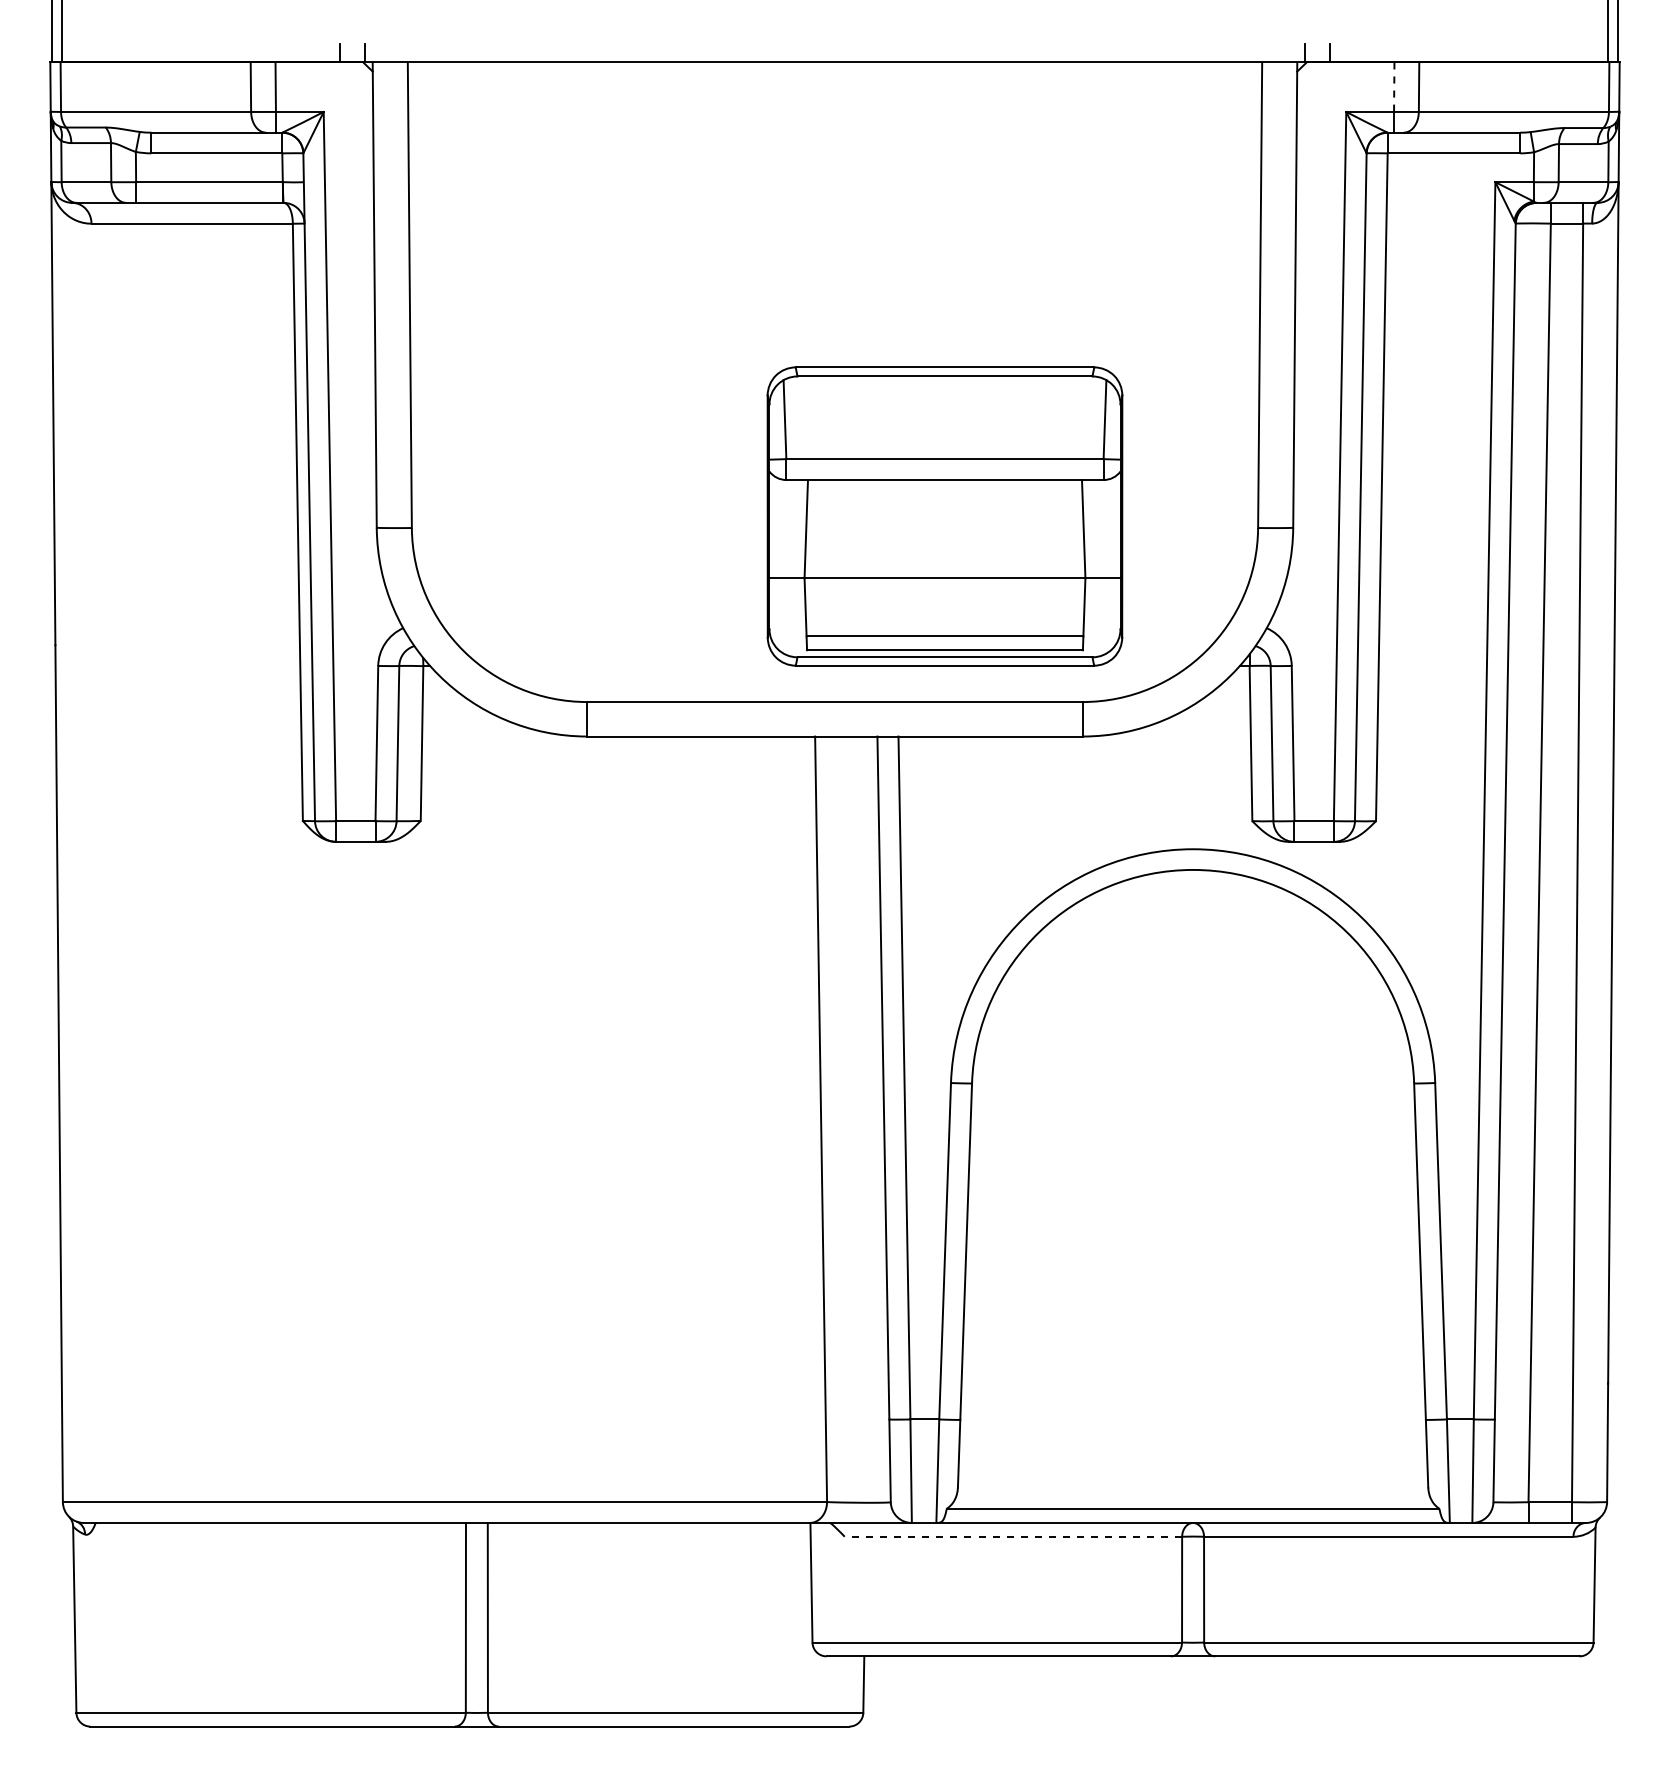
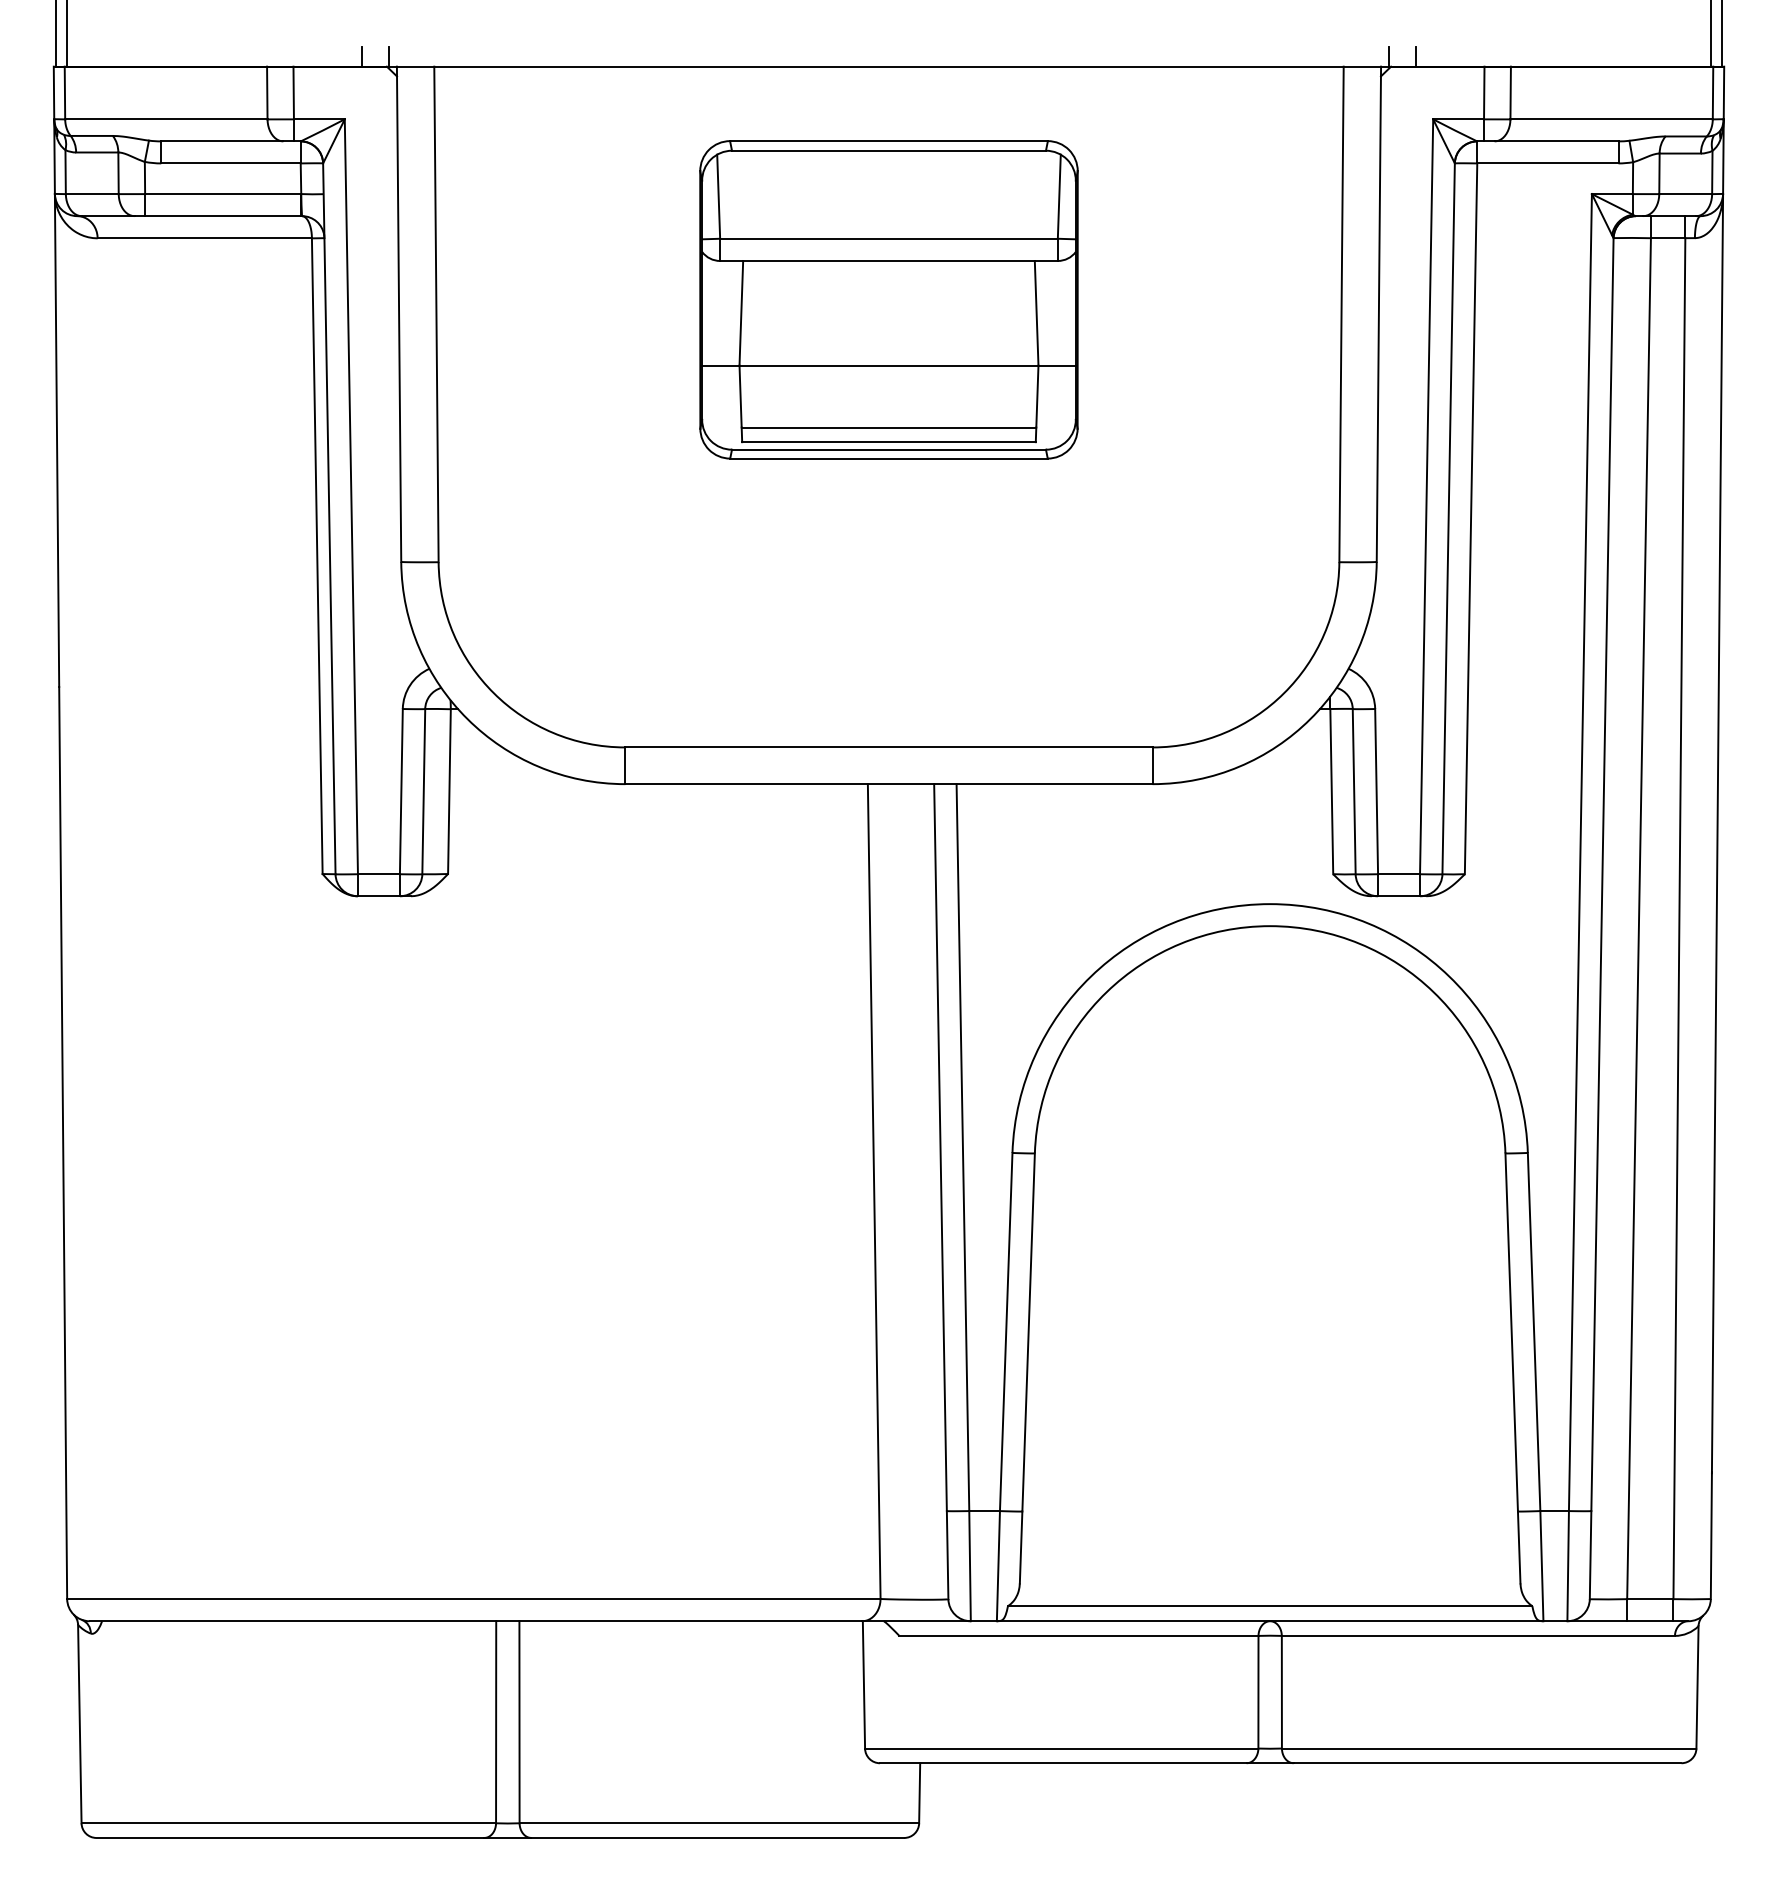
line: (1394, 87) -> (1484, 93), dashed -> solid
part: (944, 516) -> (888, 299), moved
line: (1013, 1536) -> (1078, 1635), dashed -> solid

